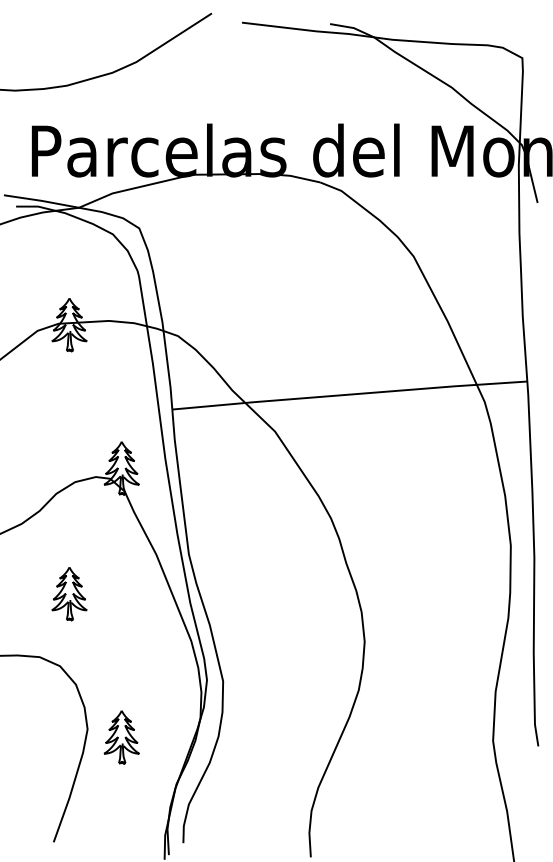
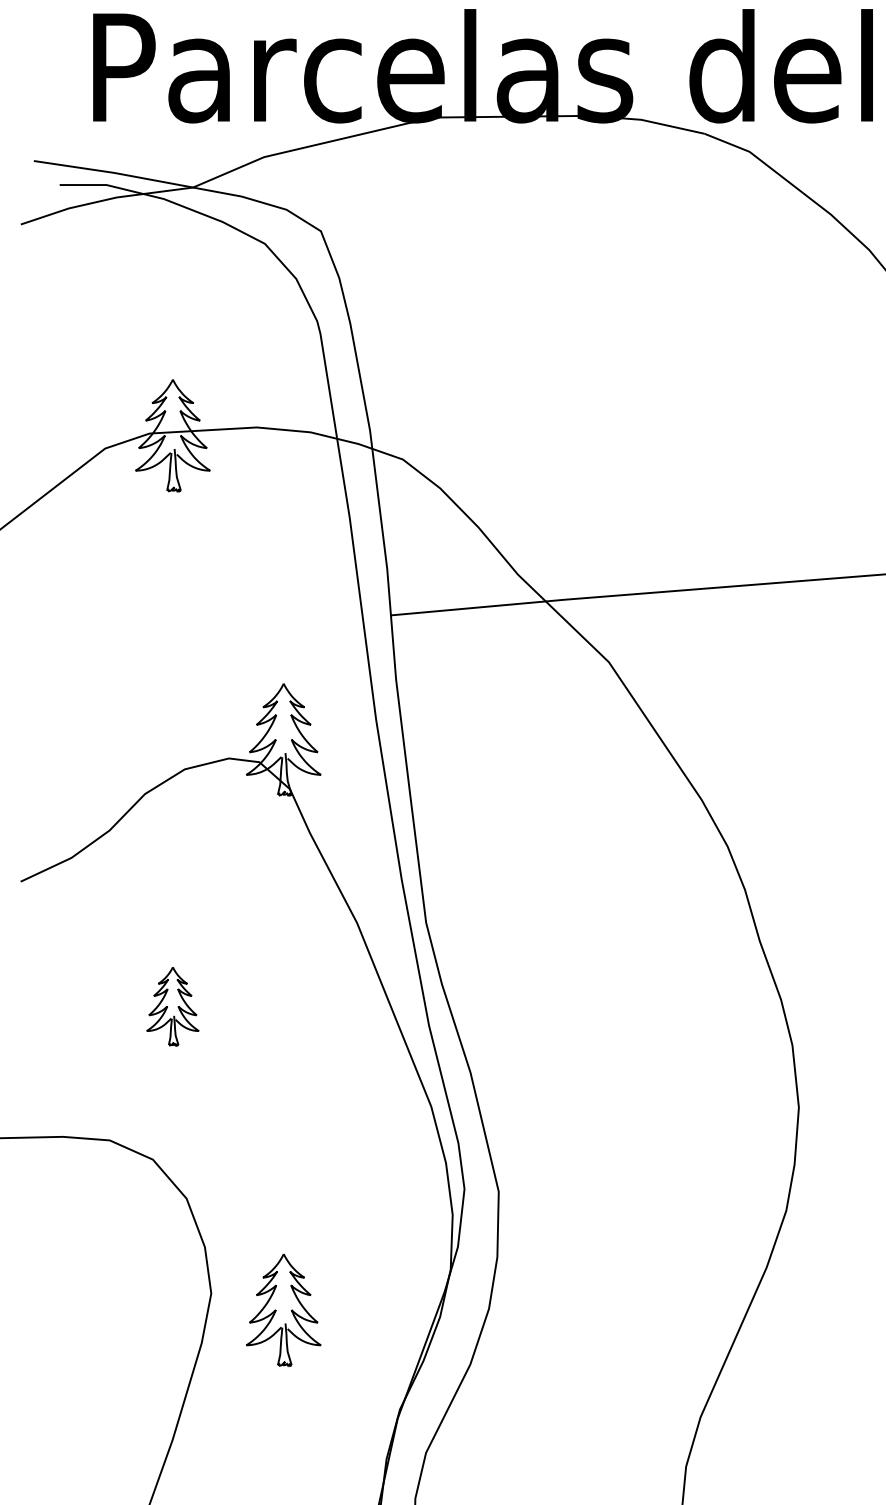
part: (69, 594) -> (172, 1007), size x0.7

